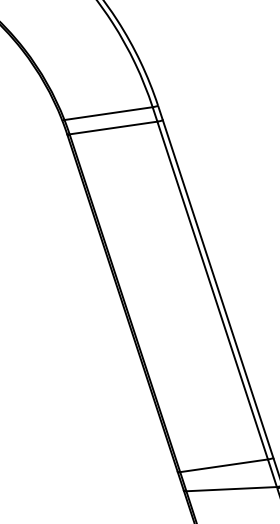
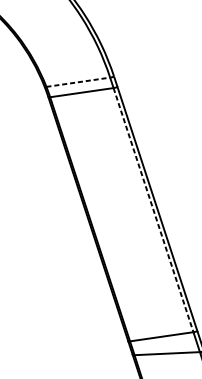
line: (108, 113) -> (78, 82), solid -> dashed
line: (212, 290) -> (153, 210), solid -> dashed

